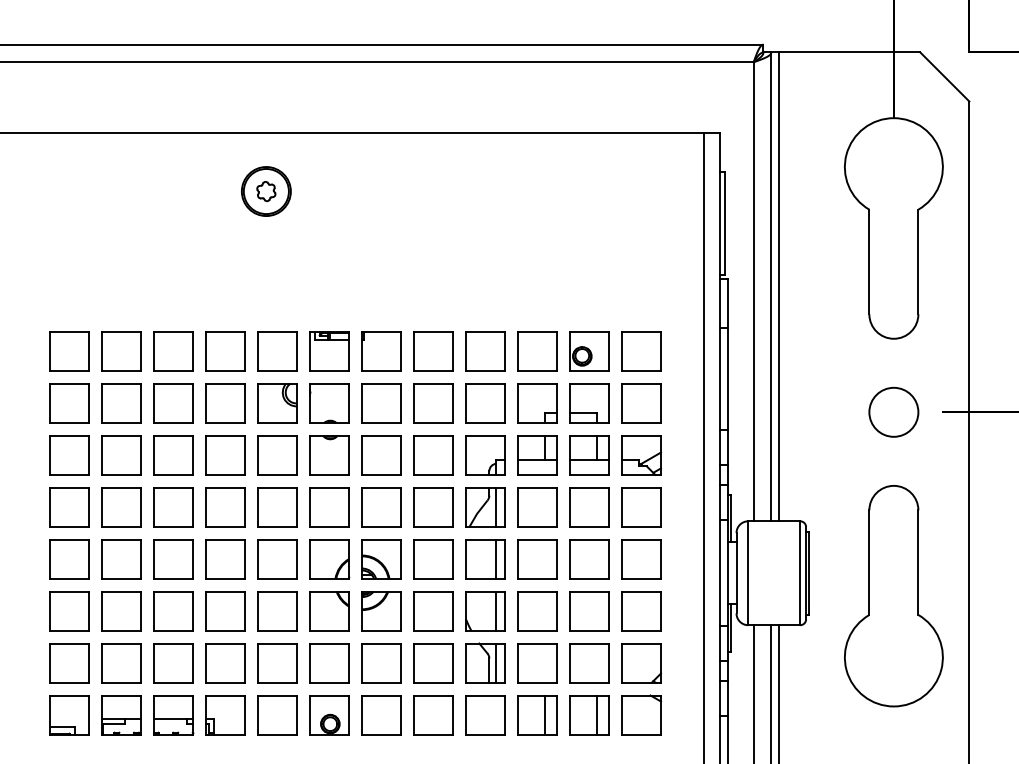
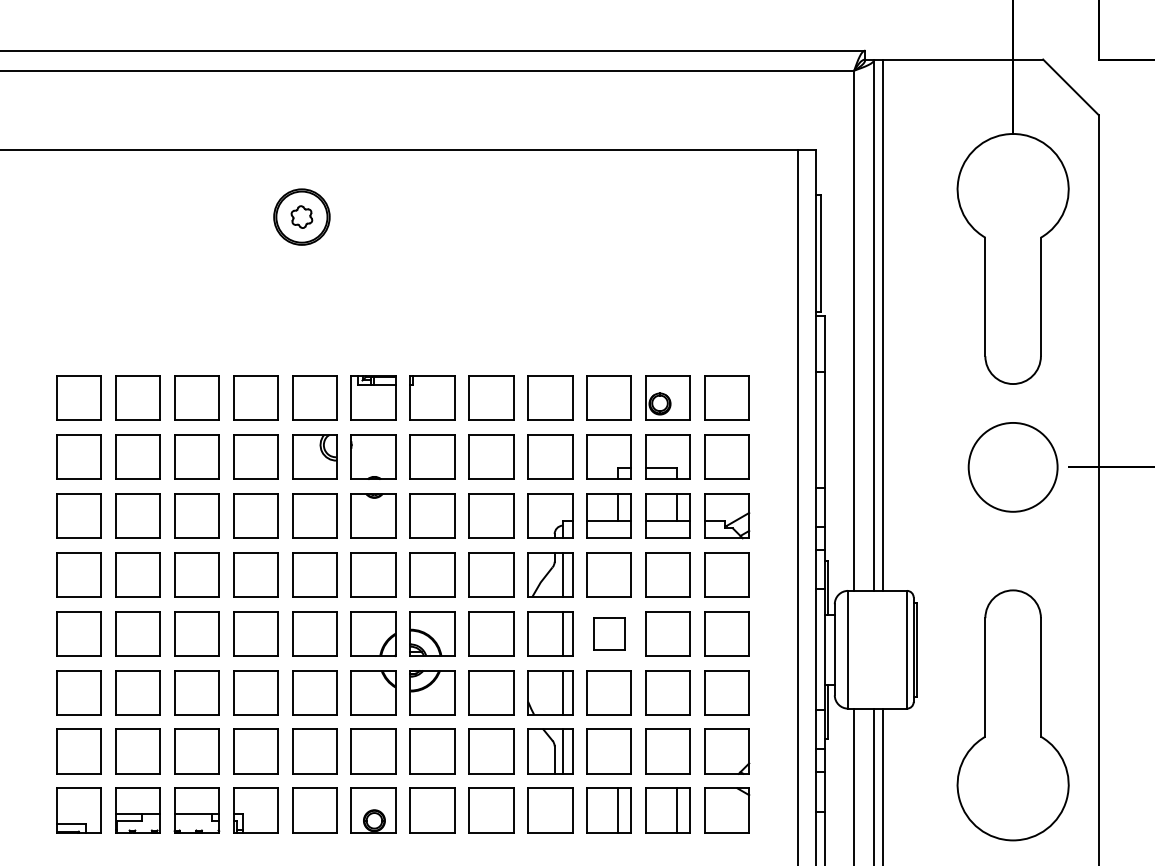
circle: (893, 411) -> (1012, 466), size x1.6
part: (537, 559) -> (609, 634), size x0.7
part: (893, 596) -> (1012, 715), moved

